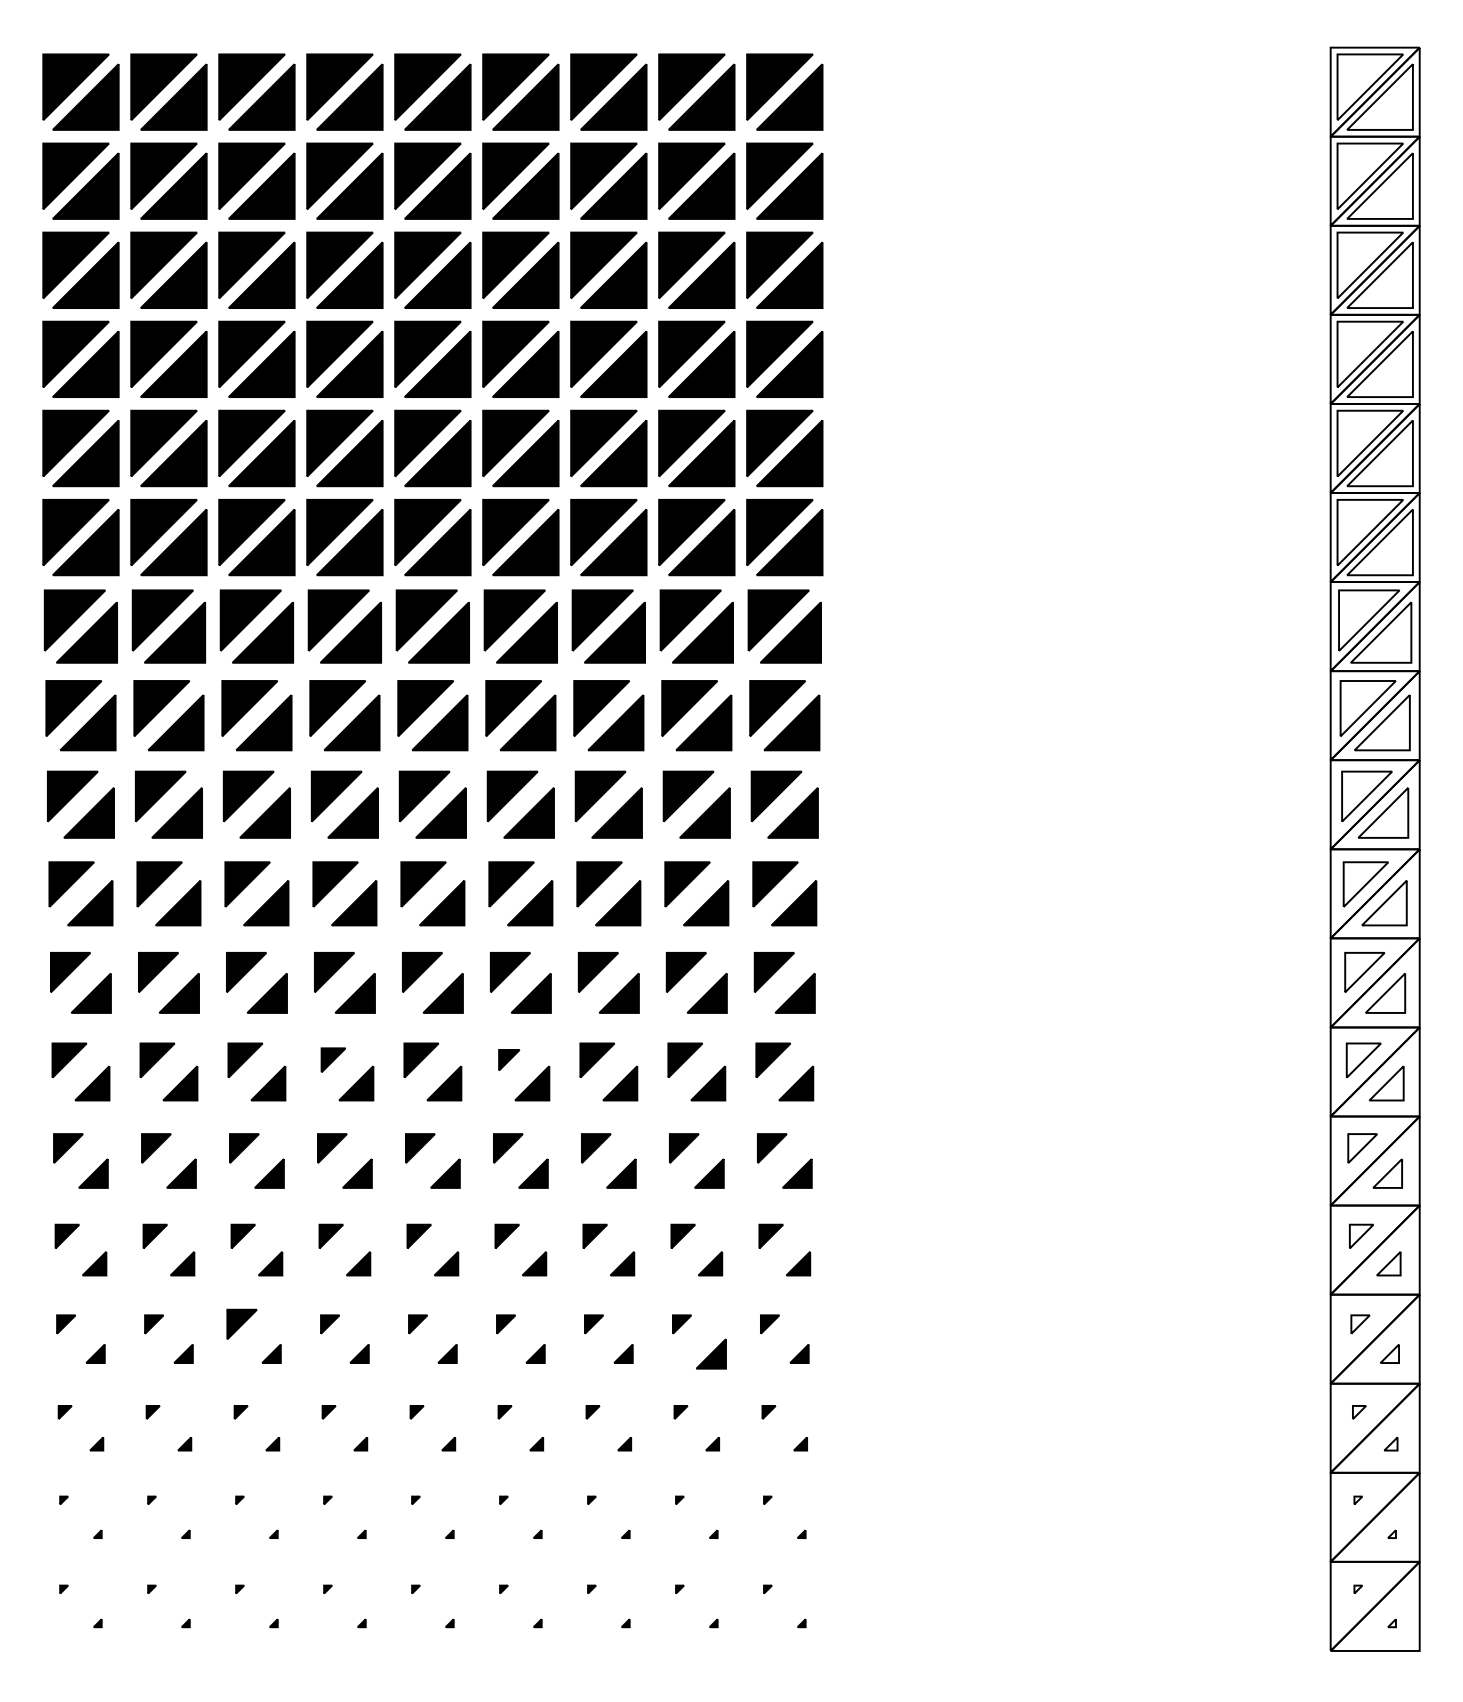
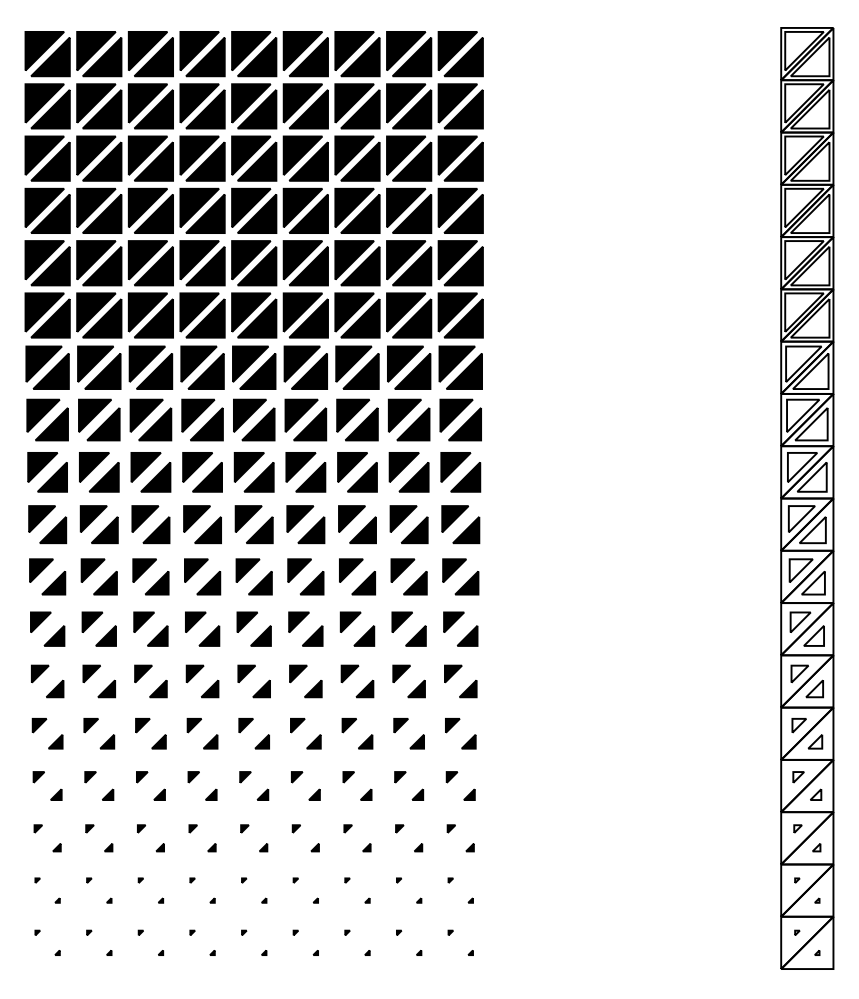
part: (332, 1058) -> (195, 621), size x1.43
part: (508, 1058) -> (298, 621), size x1.67
part: (242, 1324) -> (142, 777), size x0.62
part: (711, 1353) -> (417, 794), size x0.62

